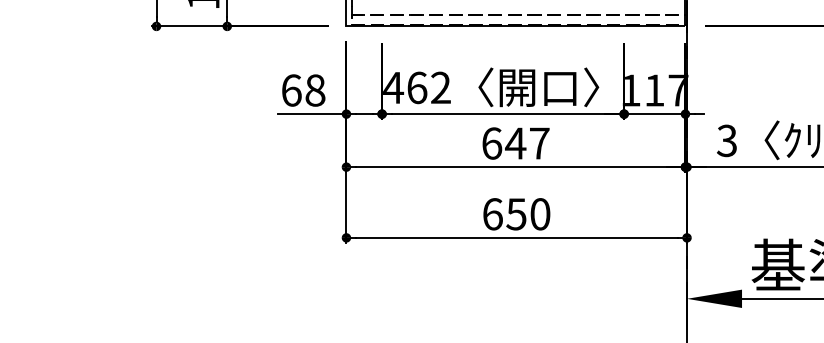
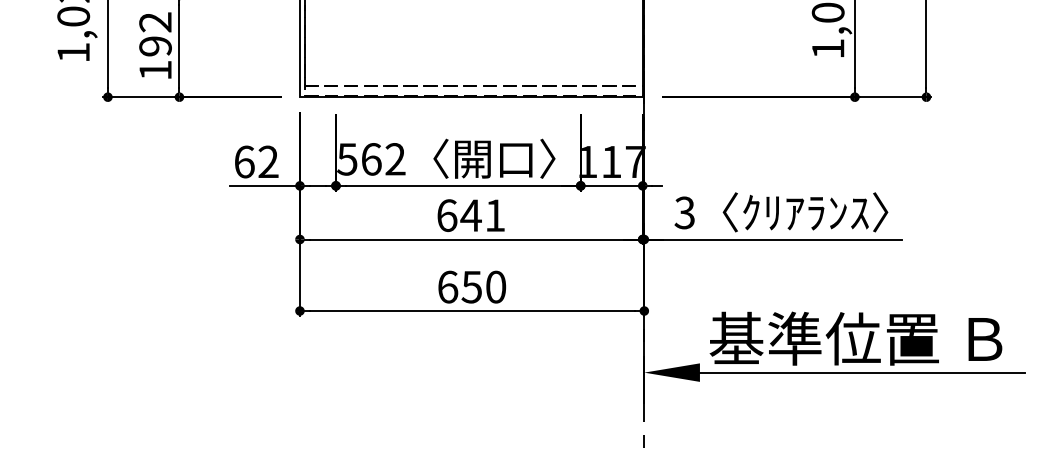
text: (393, 88) -> (347, 159), 462 -> 562
text: (315, 90) -> (268, 161), 68 -> 62
text: (539, 143) -> (495, 215), 647 -> 641

